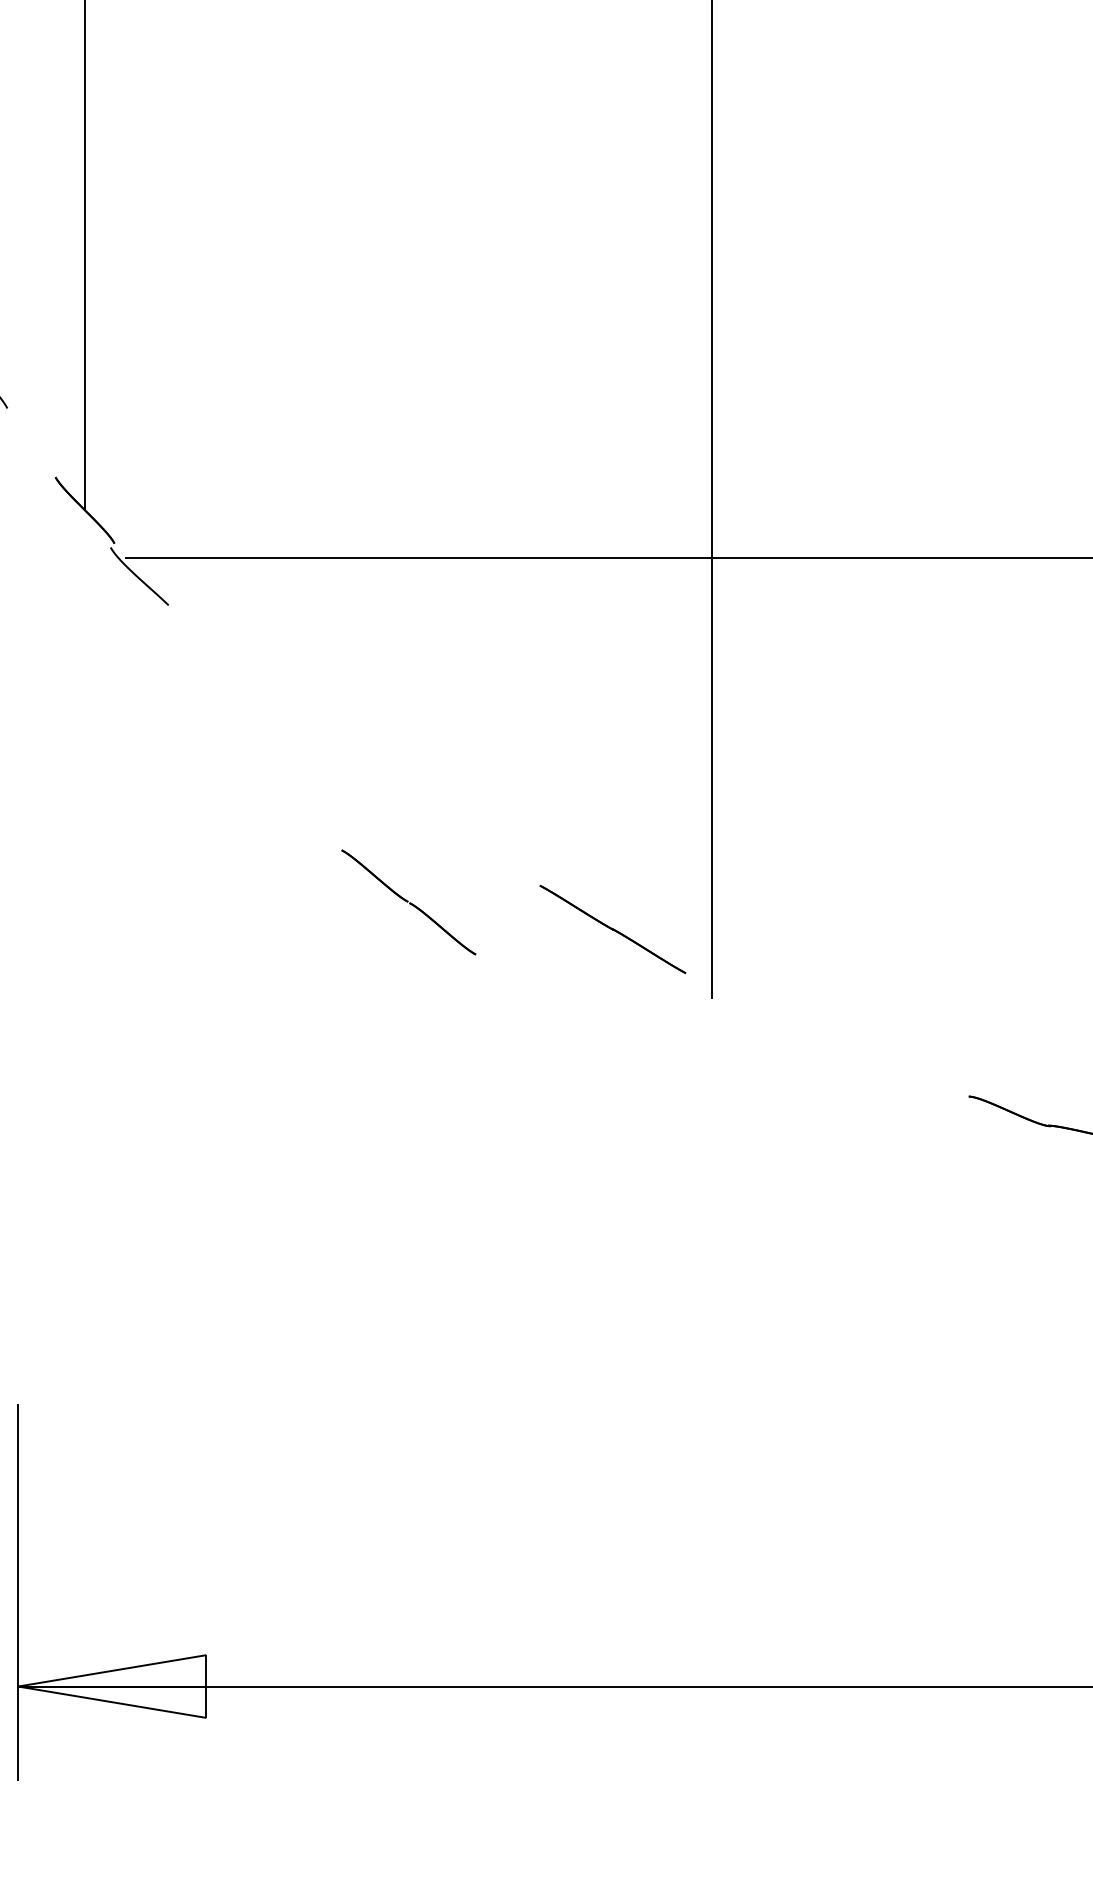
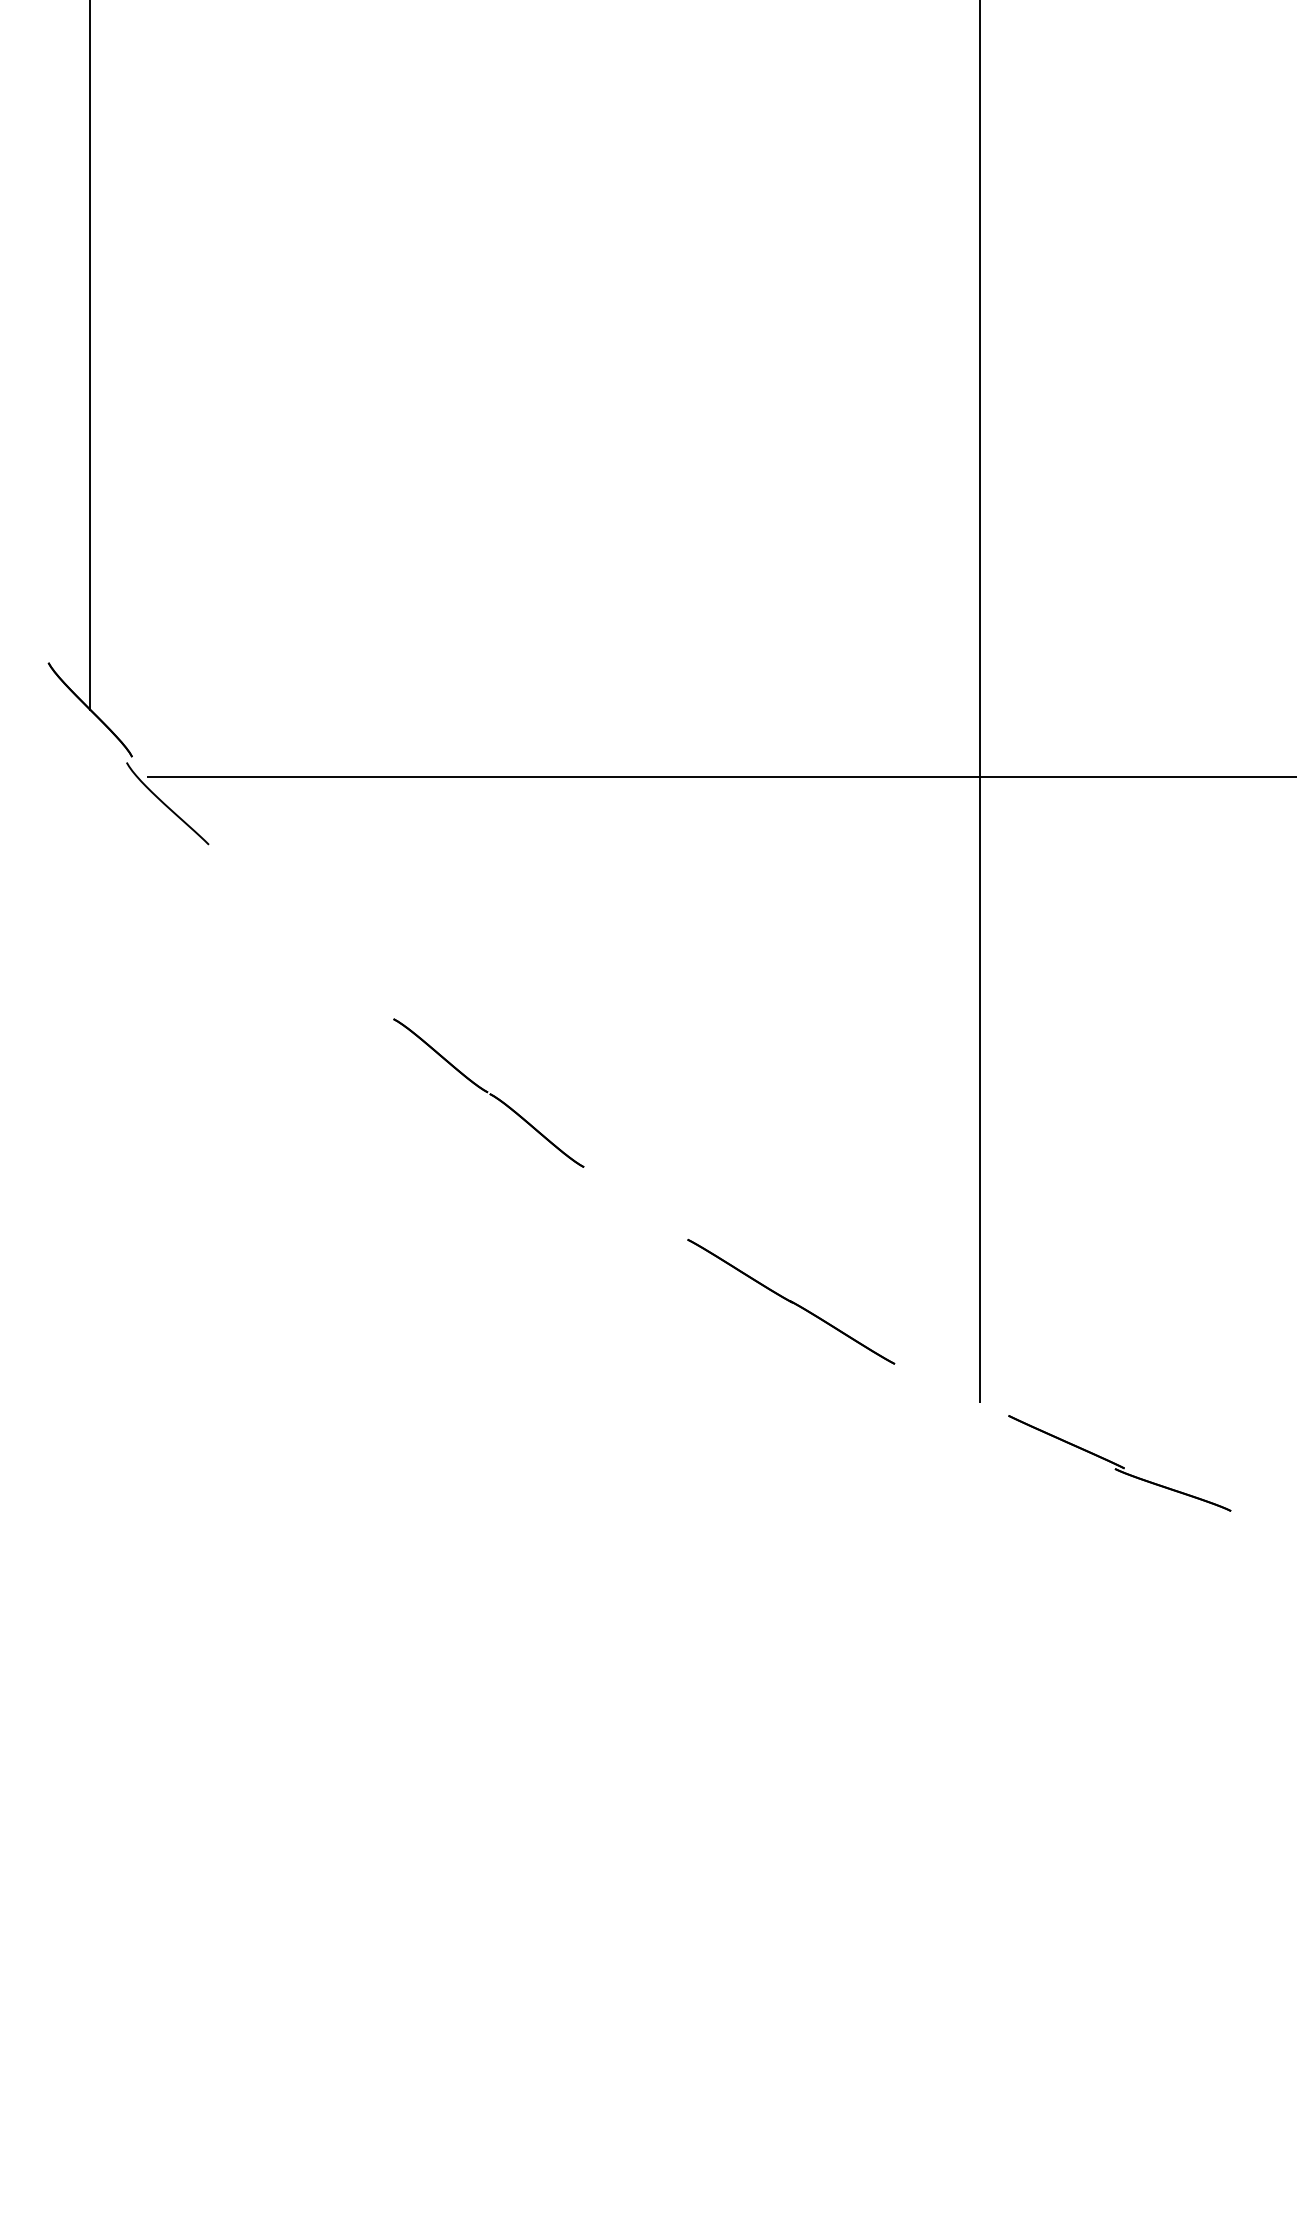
part: (408, 902) -> (488, 1093), moved
line: (612, 929) -> (790, 1301), moved
part: (810, 1041) -> (1119, 1463), added

